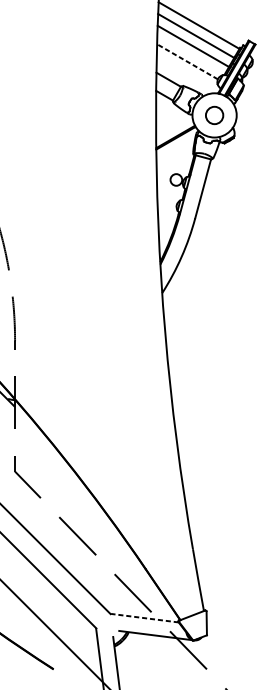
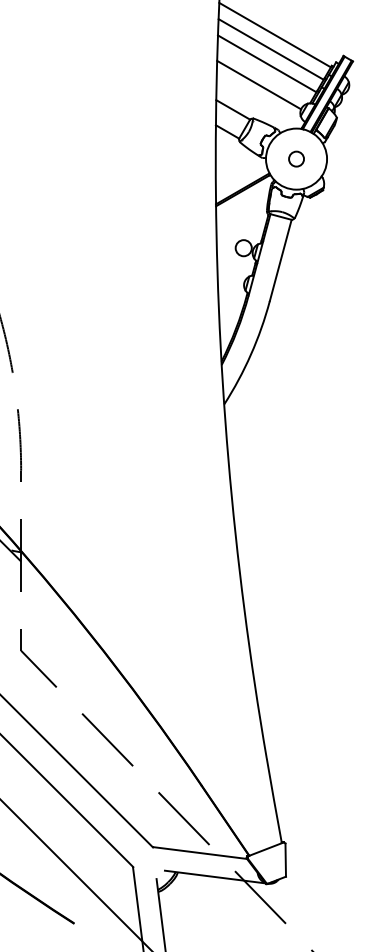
line: (187, 61) -> (258, 84), dashed -> solid
circle: (214, 114) -> (296, 158), size x0.62
line: (144, 618) -> (199, 853), dashed -> solid

